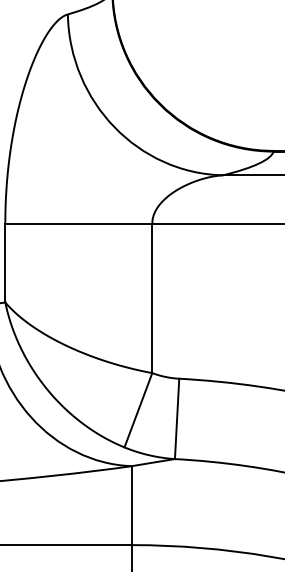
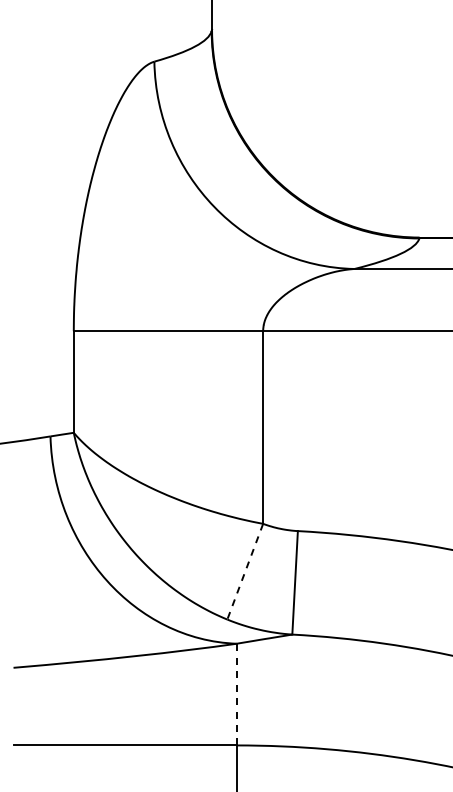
line: (138, 410) -> (245, 572), solid -> dashed
line: (131, 505) -> (236, 694), solid -> dashed

